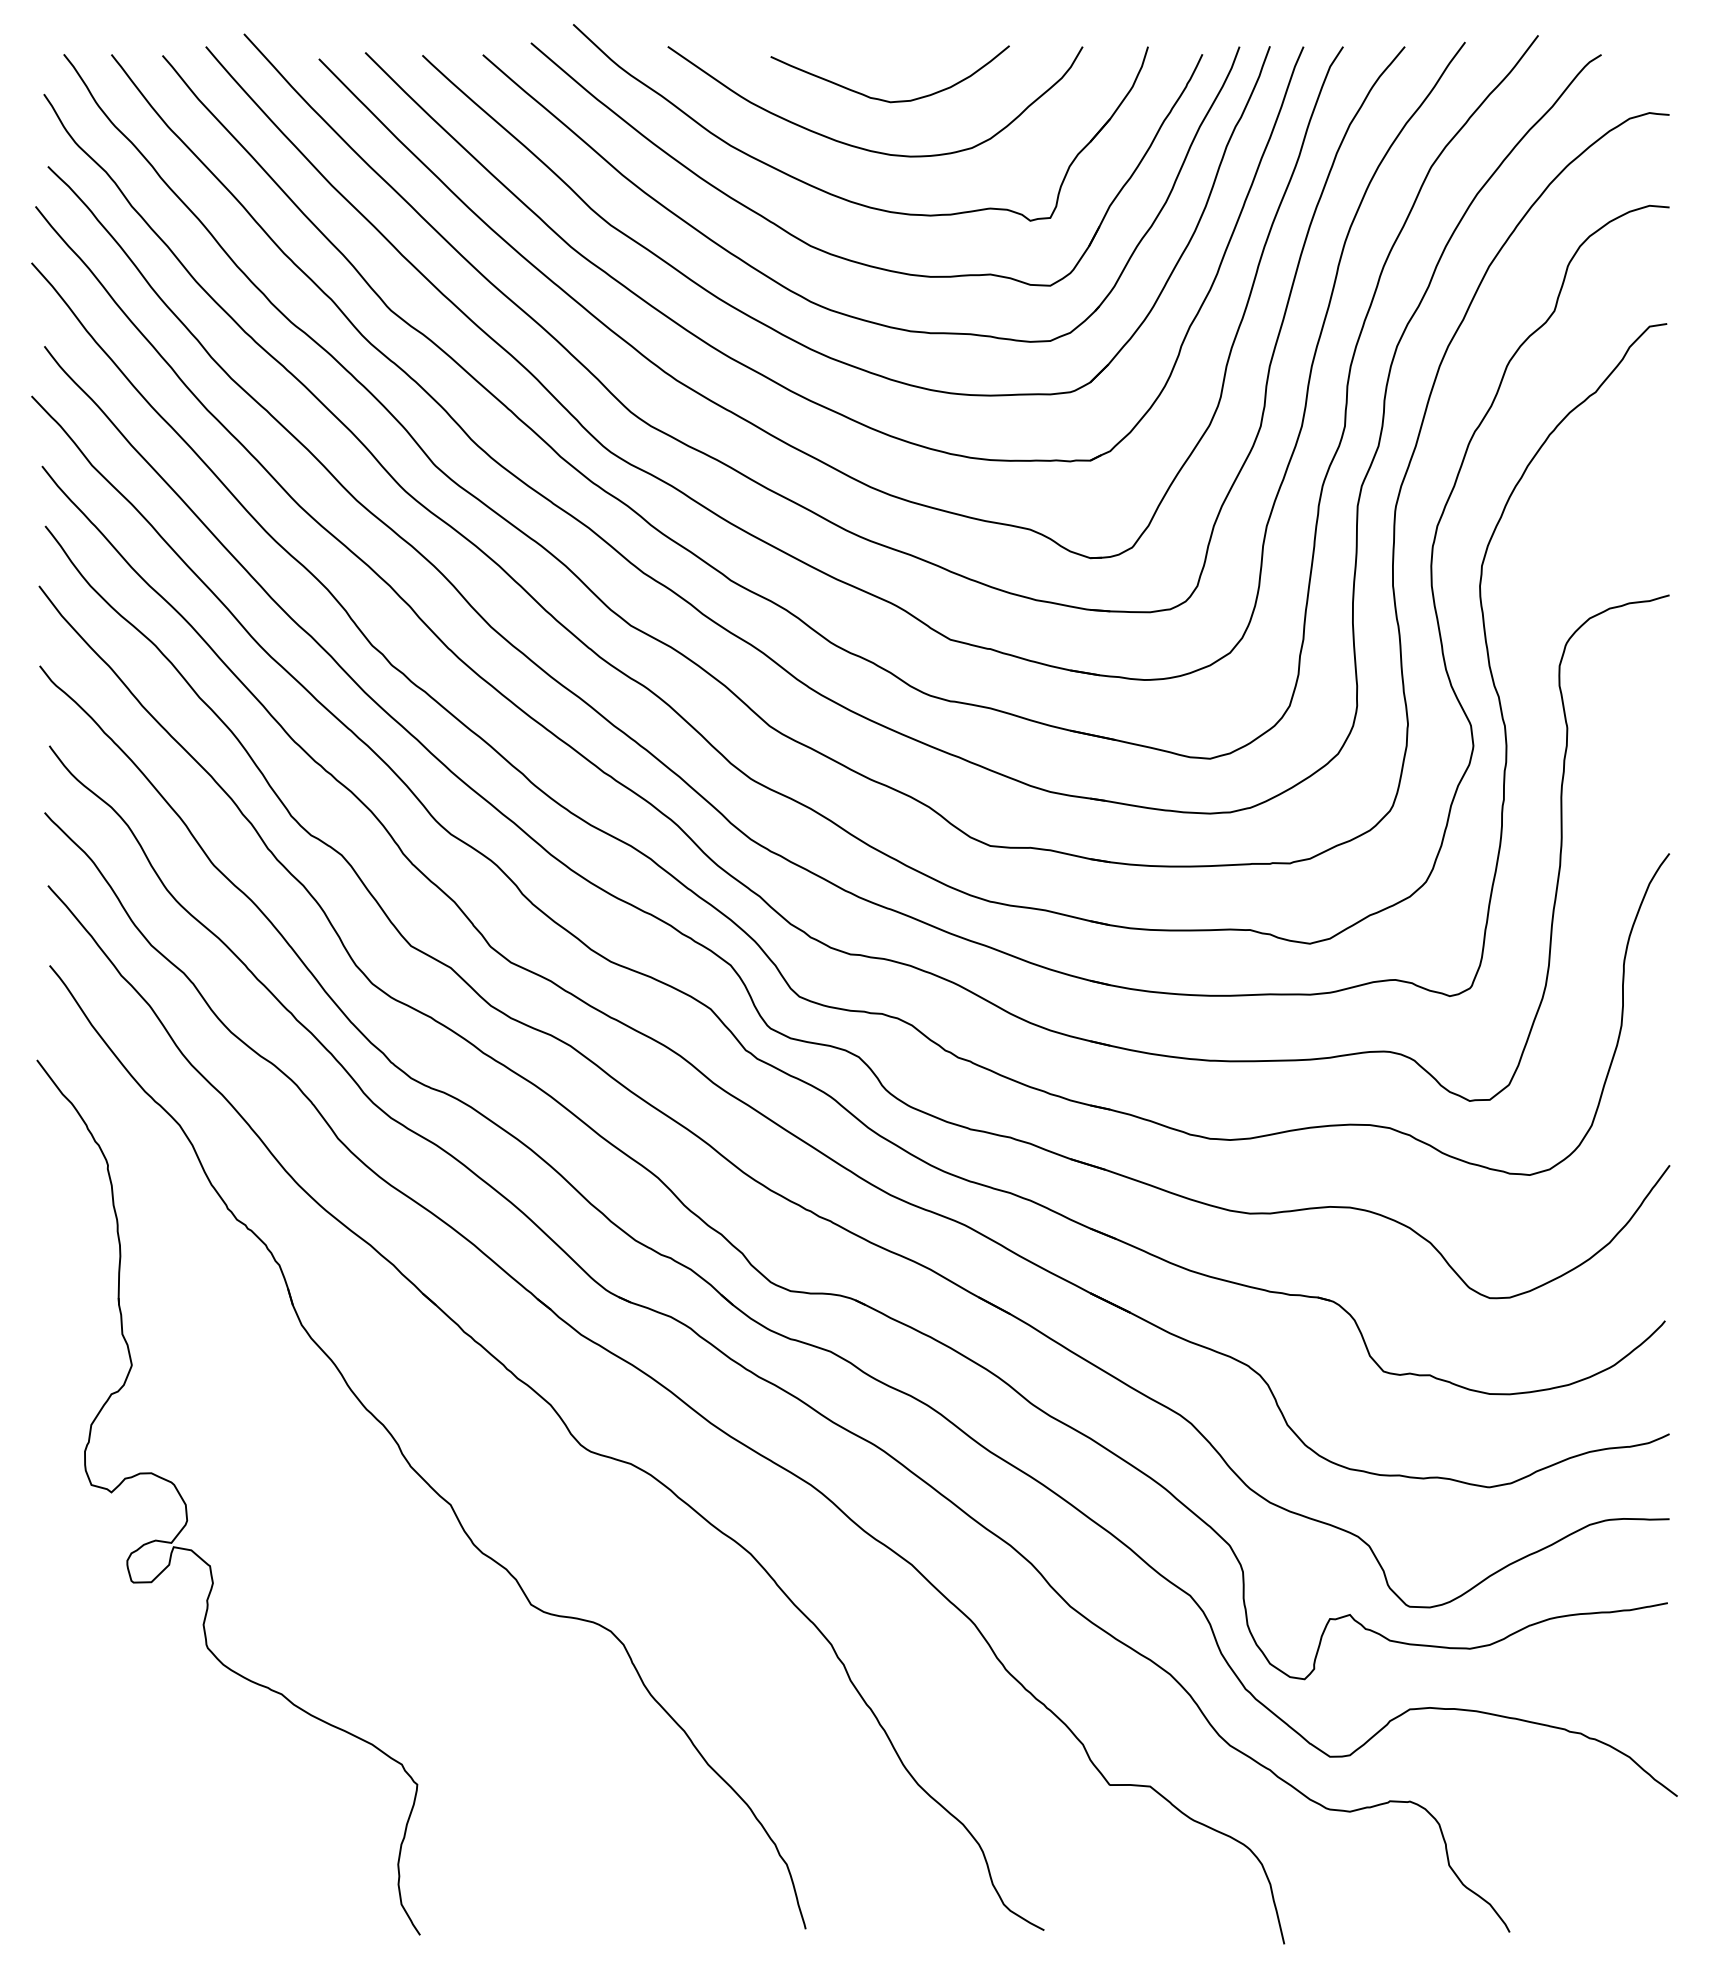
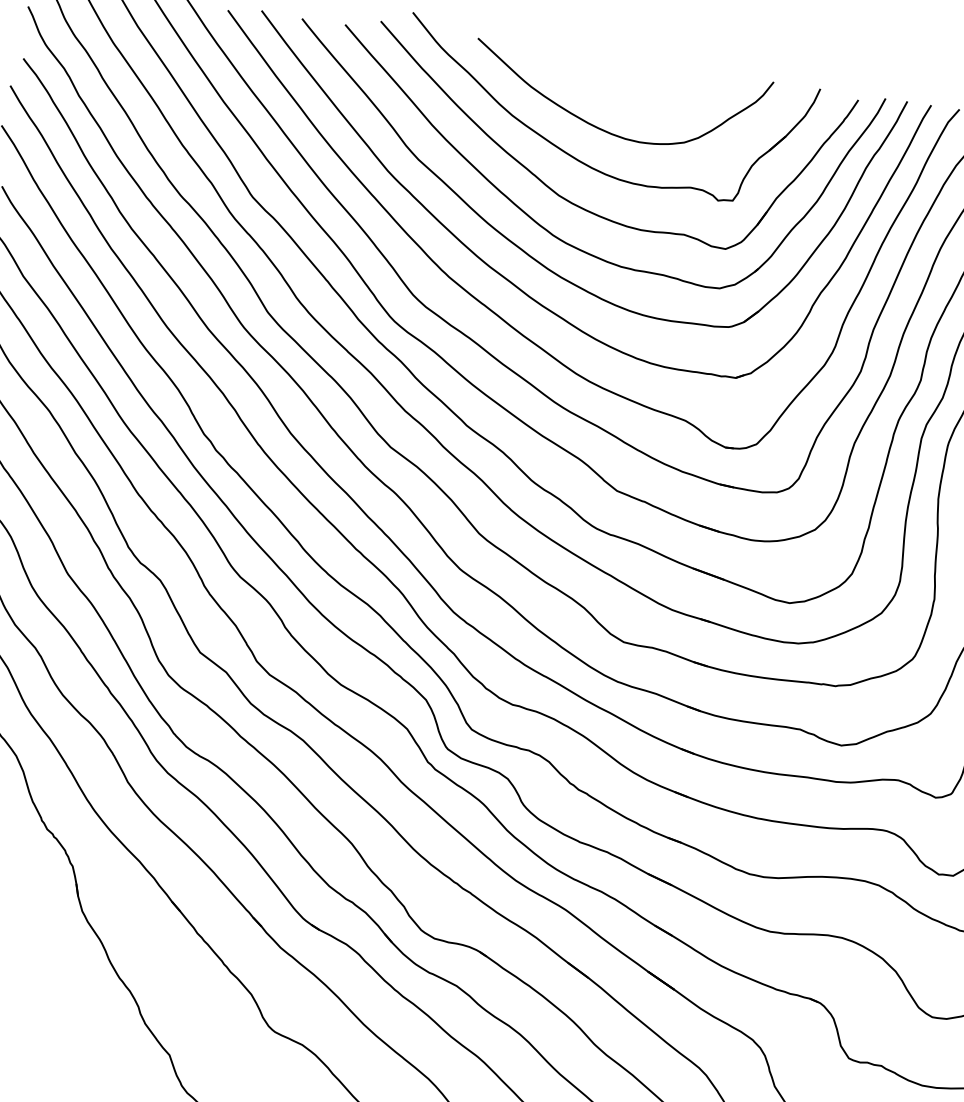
curve: (884, 99) -> (626, 98), removed

